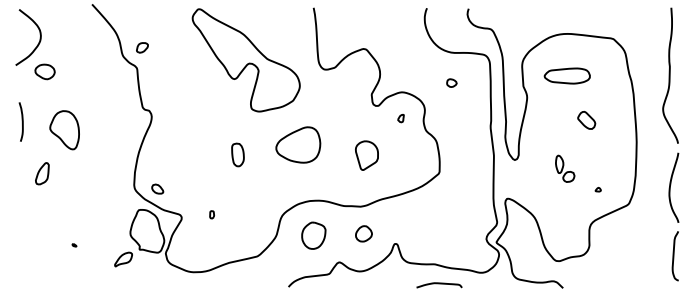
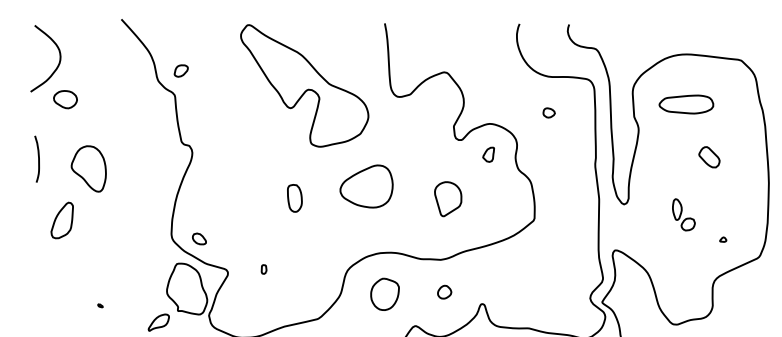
part: (400, 118) -> (488, 155), size x1.6
part: (42, 173) -> (62, 220), size x1.4
part: (363, 233) -> (444, 291), size x0.7

